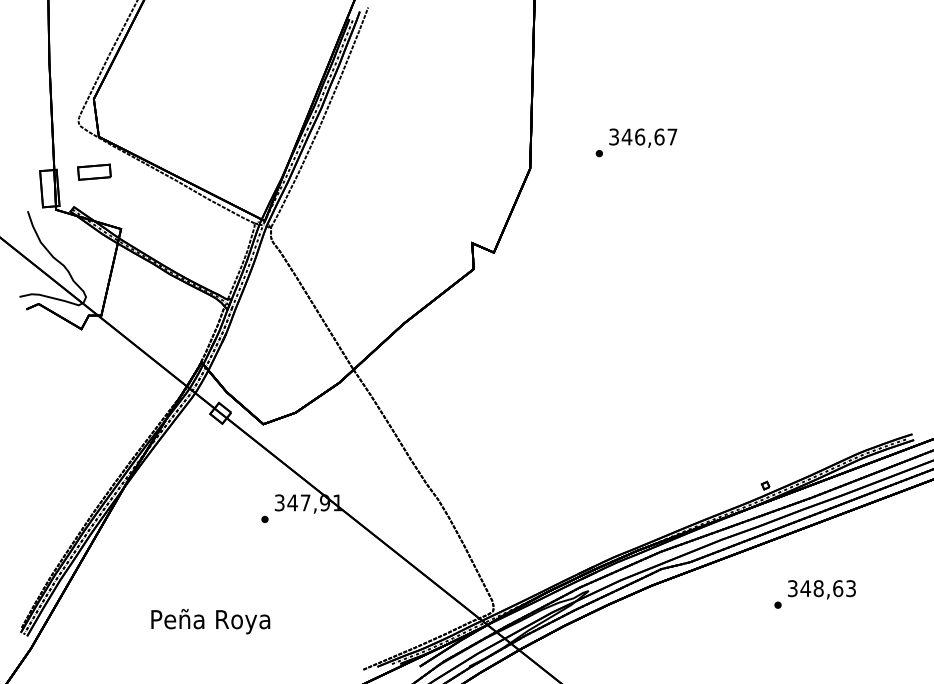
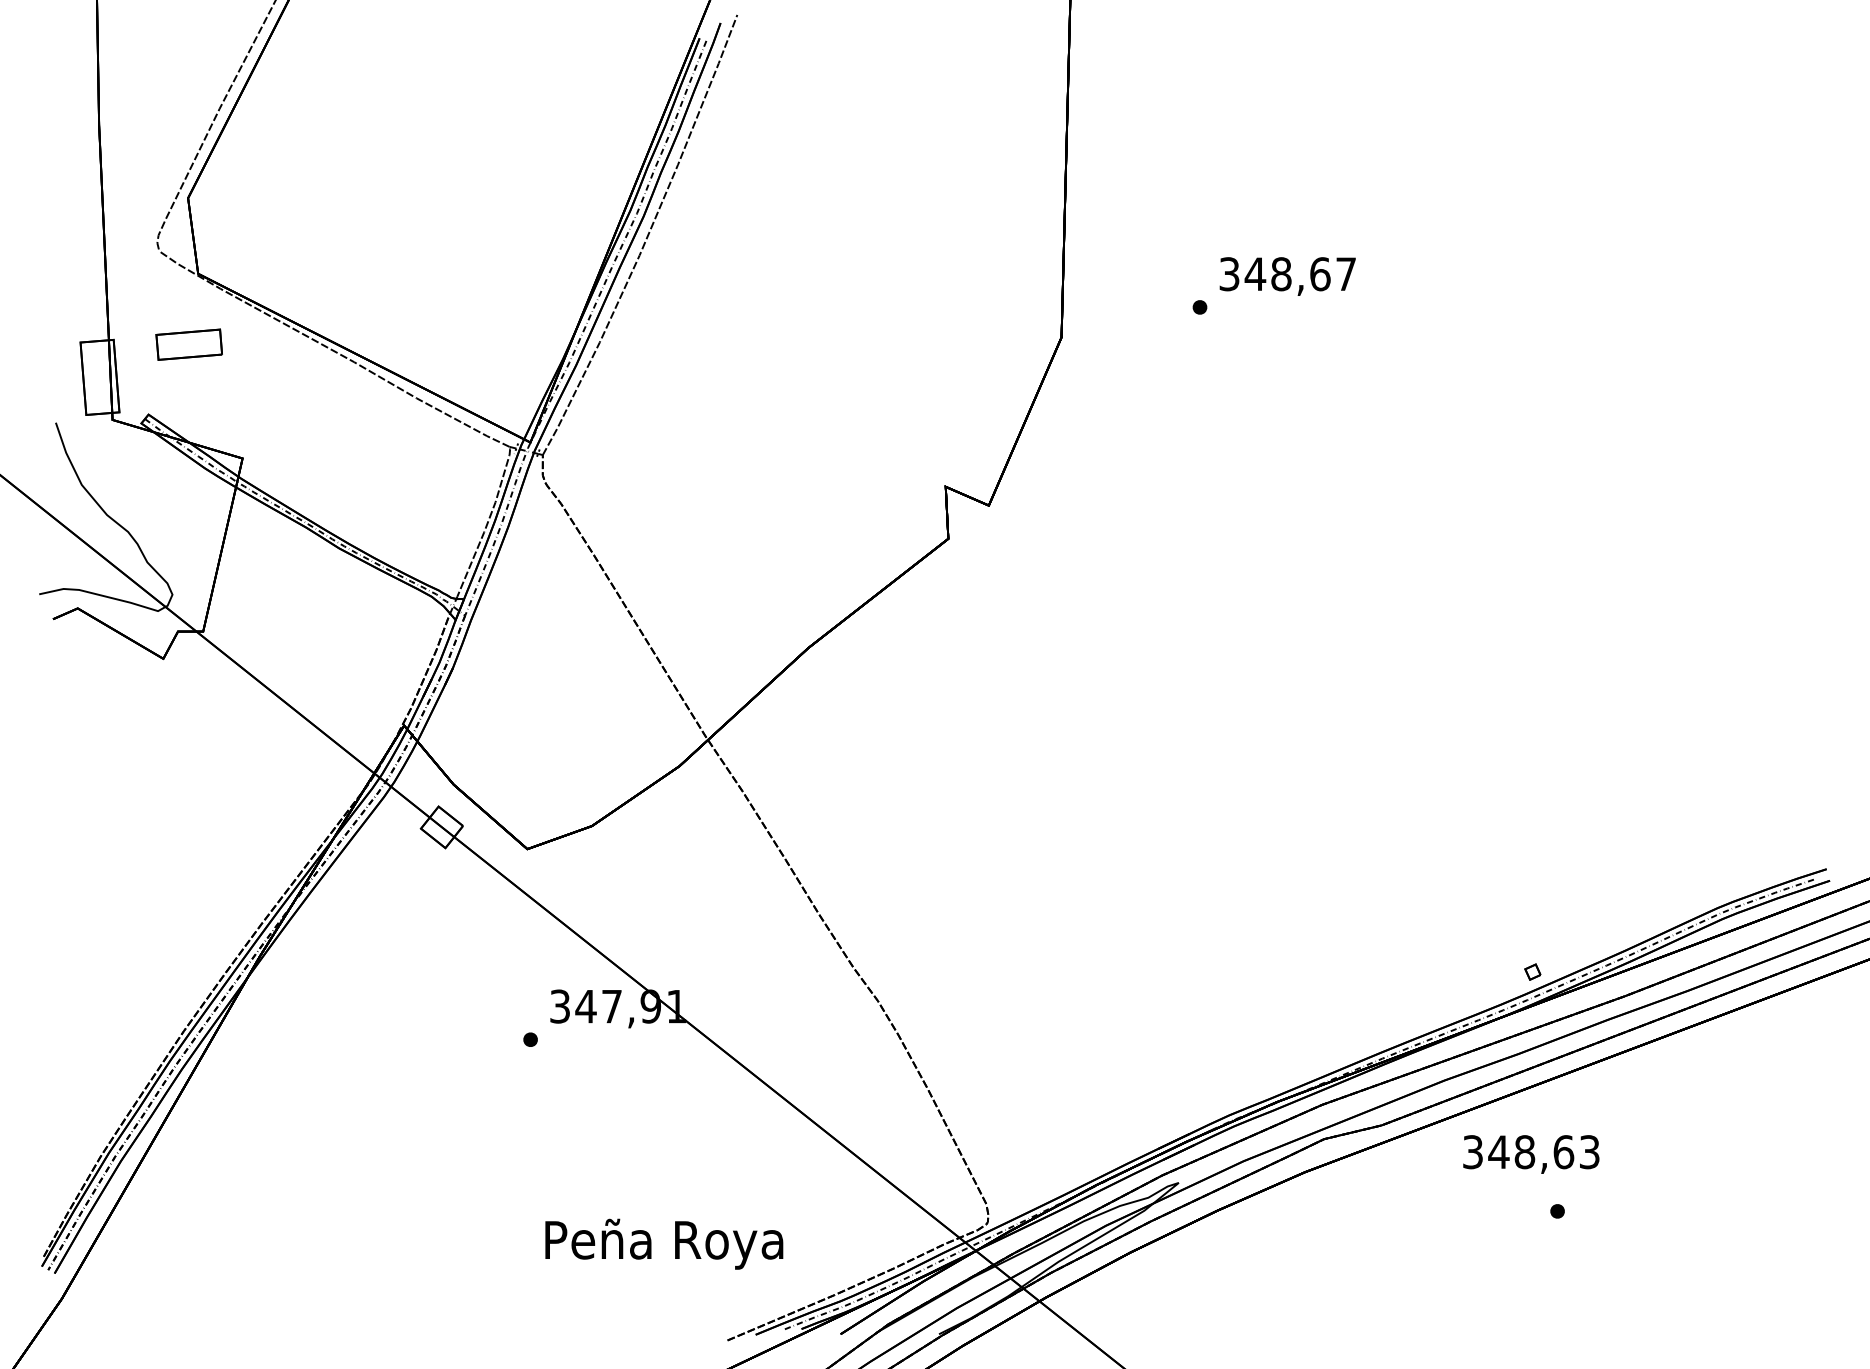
text: (640, 136) -> (1282, 273), 346,67 -> 348,67
text: (821, 589) -> (1530, 1153), moved
text: (210, 621) -> (663, 1243), moved

